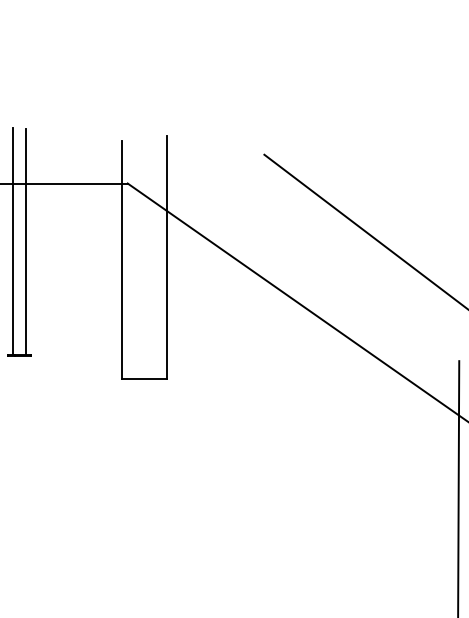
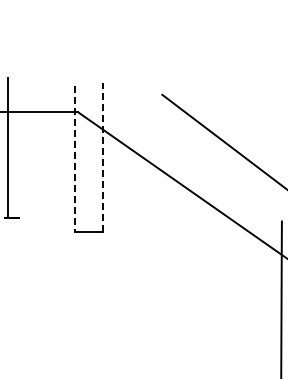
line: (25, 242) -> (15, 148), removed
line: (166, 256) -> (102, 157), solid -> dashed
line: (121, 260) -> (74, 159), solid -> dashed

